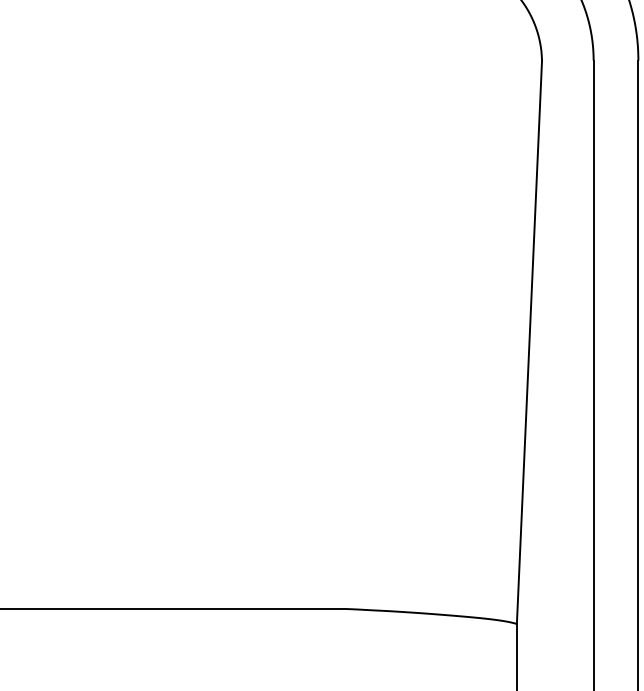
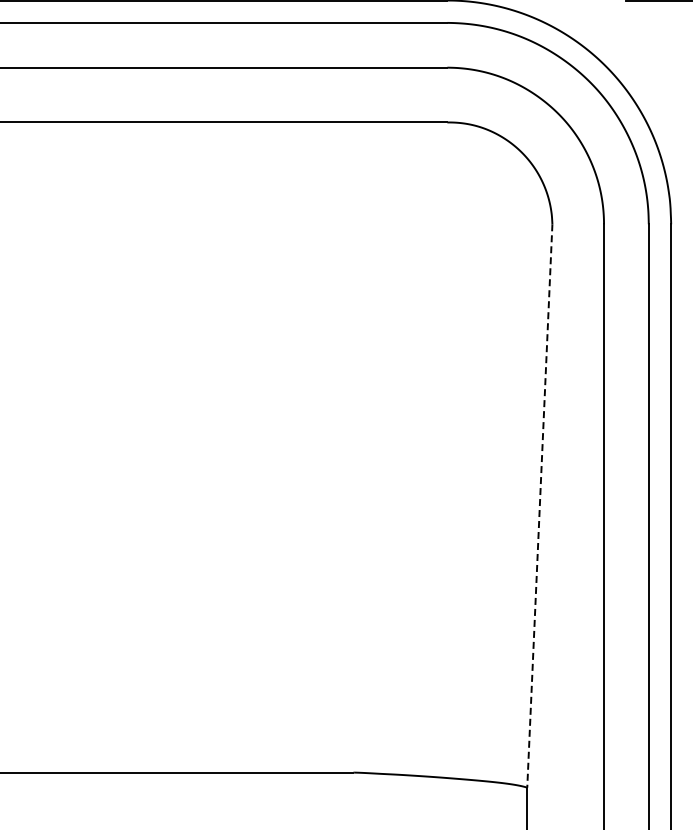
line: (529, 341) -> (539, 505), solid -> dashed

